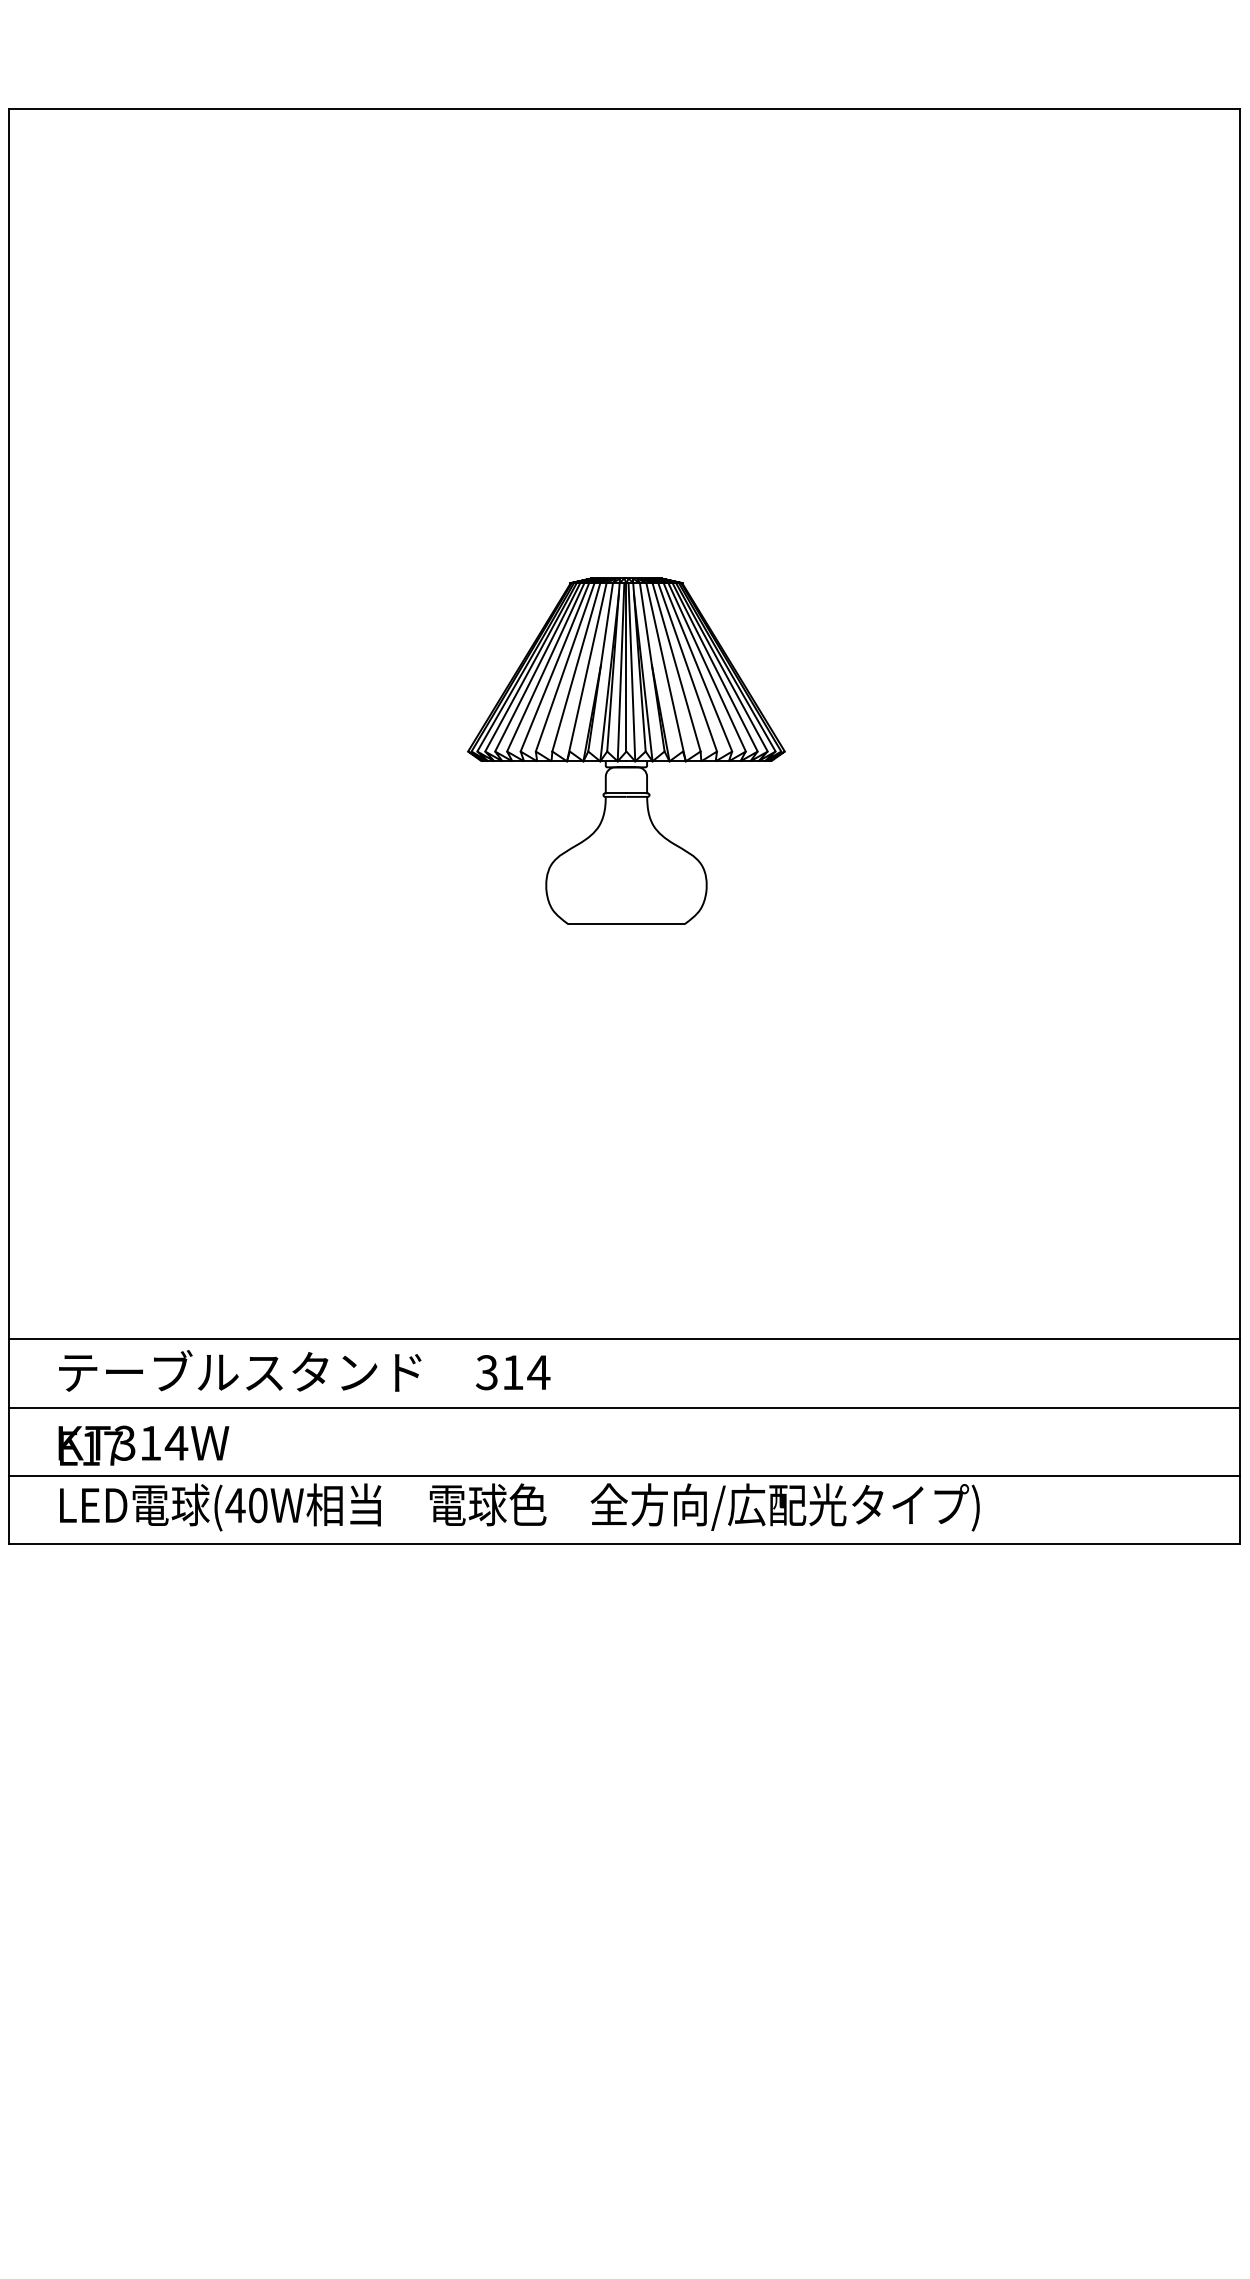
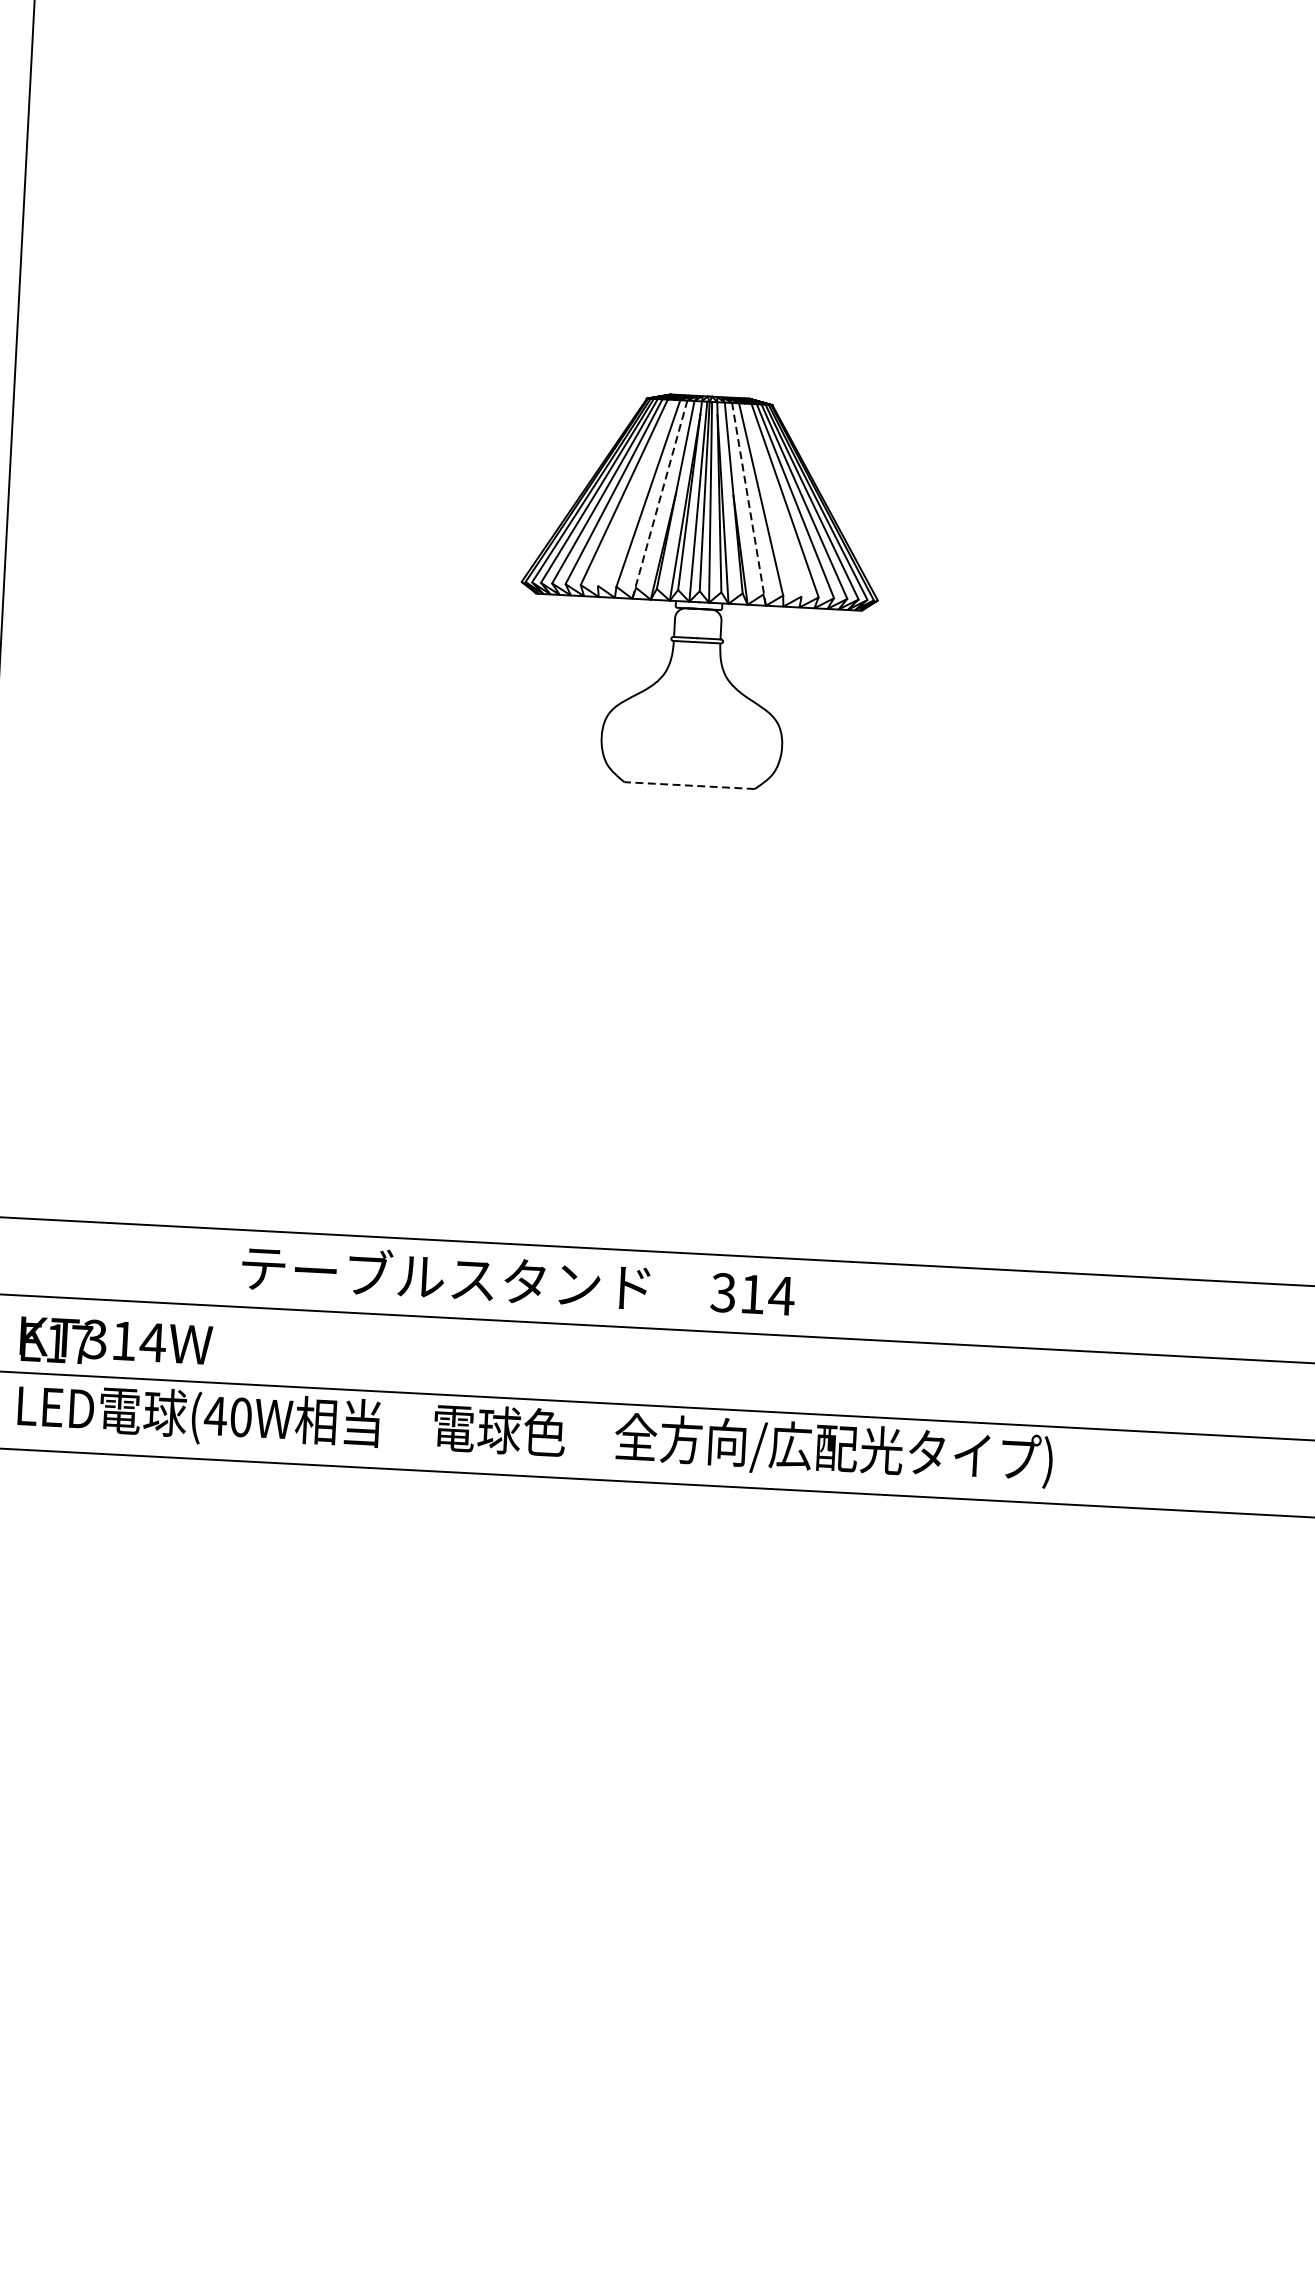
line: (564, 667) -> (635, 493), removed
line: (687, 667) -> (773, 500), removed
line: (586, 671) -> (659, 498), solid -> dashed
line: (666, 671) -> (749, 503), solid -> dashed
line: (626, 924) -> (689, 785), solid -> dashed
text: (304, 1370) -> (518, 1279), moved

